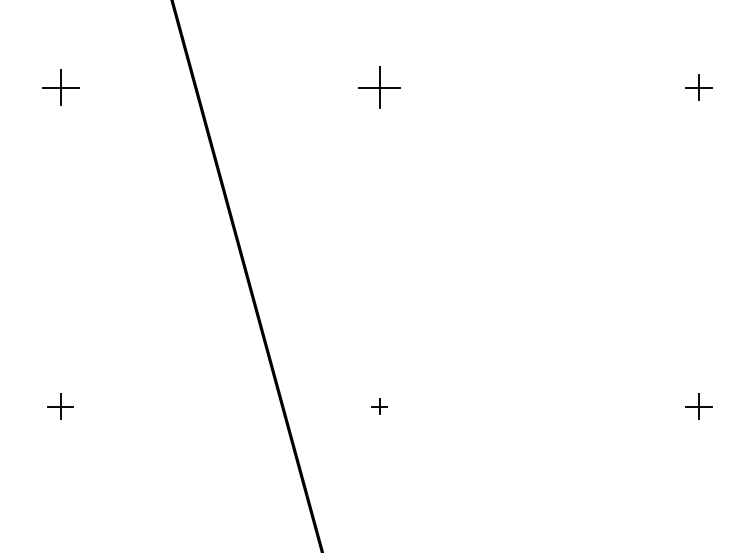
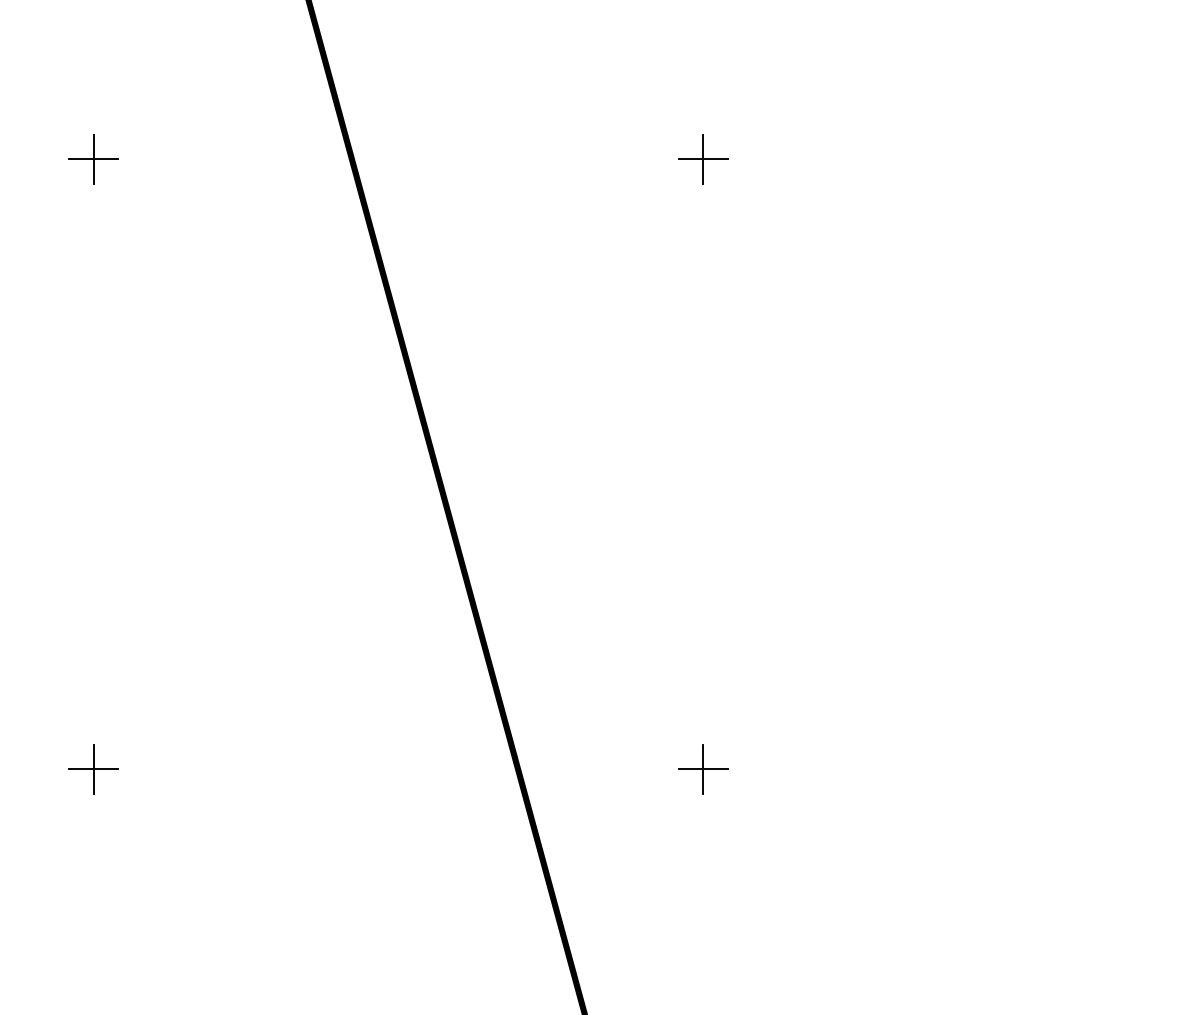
part: (60, 87) -> (93, 159), size x0.71
part: (379, 87) -> (703, 159), size x0.62
part: (379, 406) -> (703, 769), size x1.67

